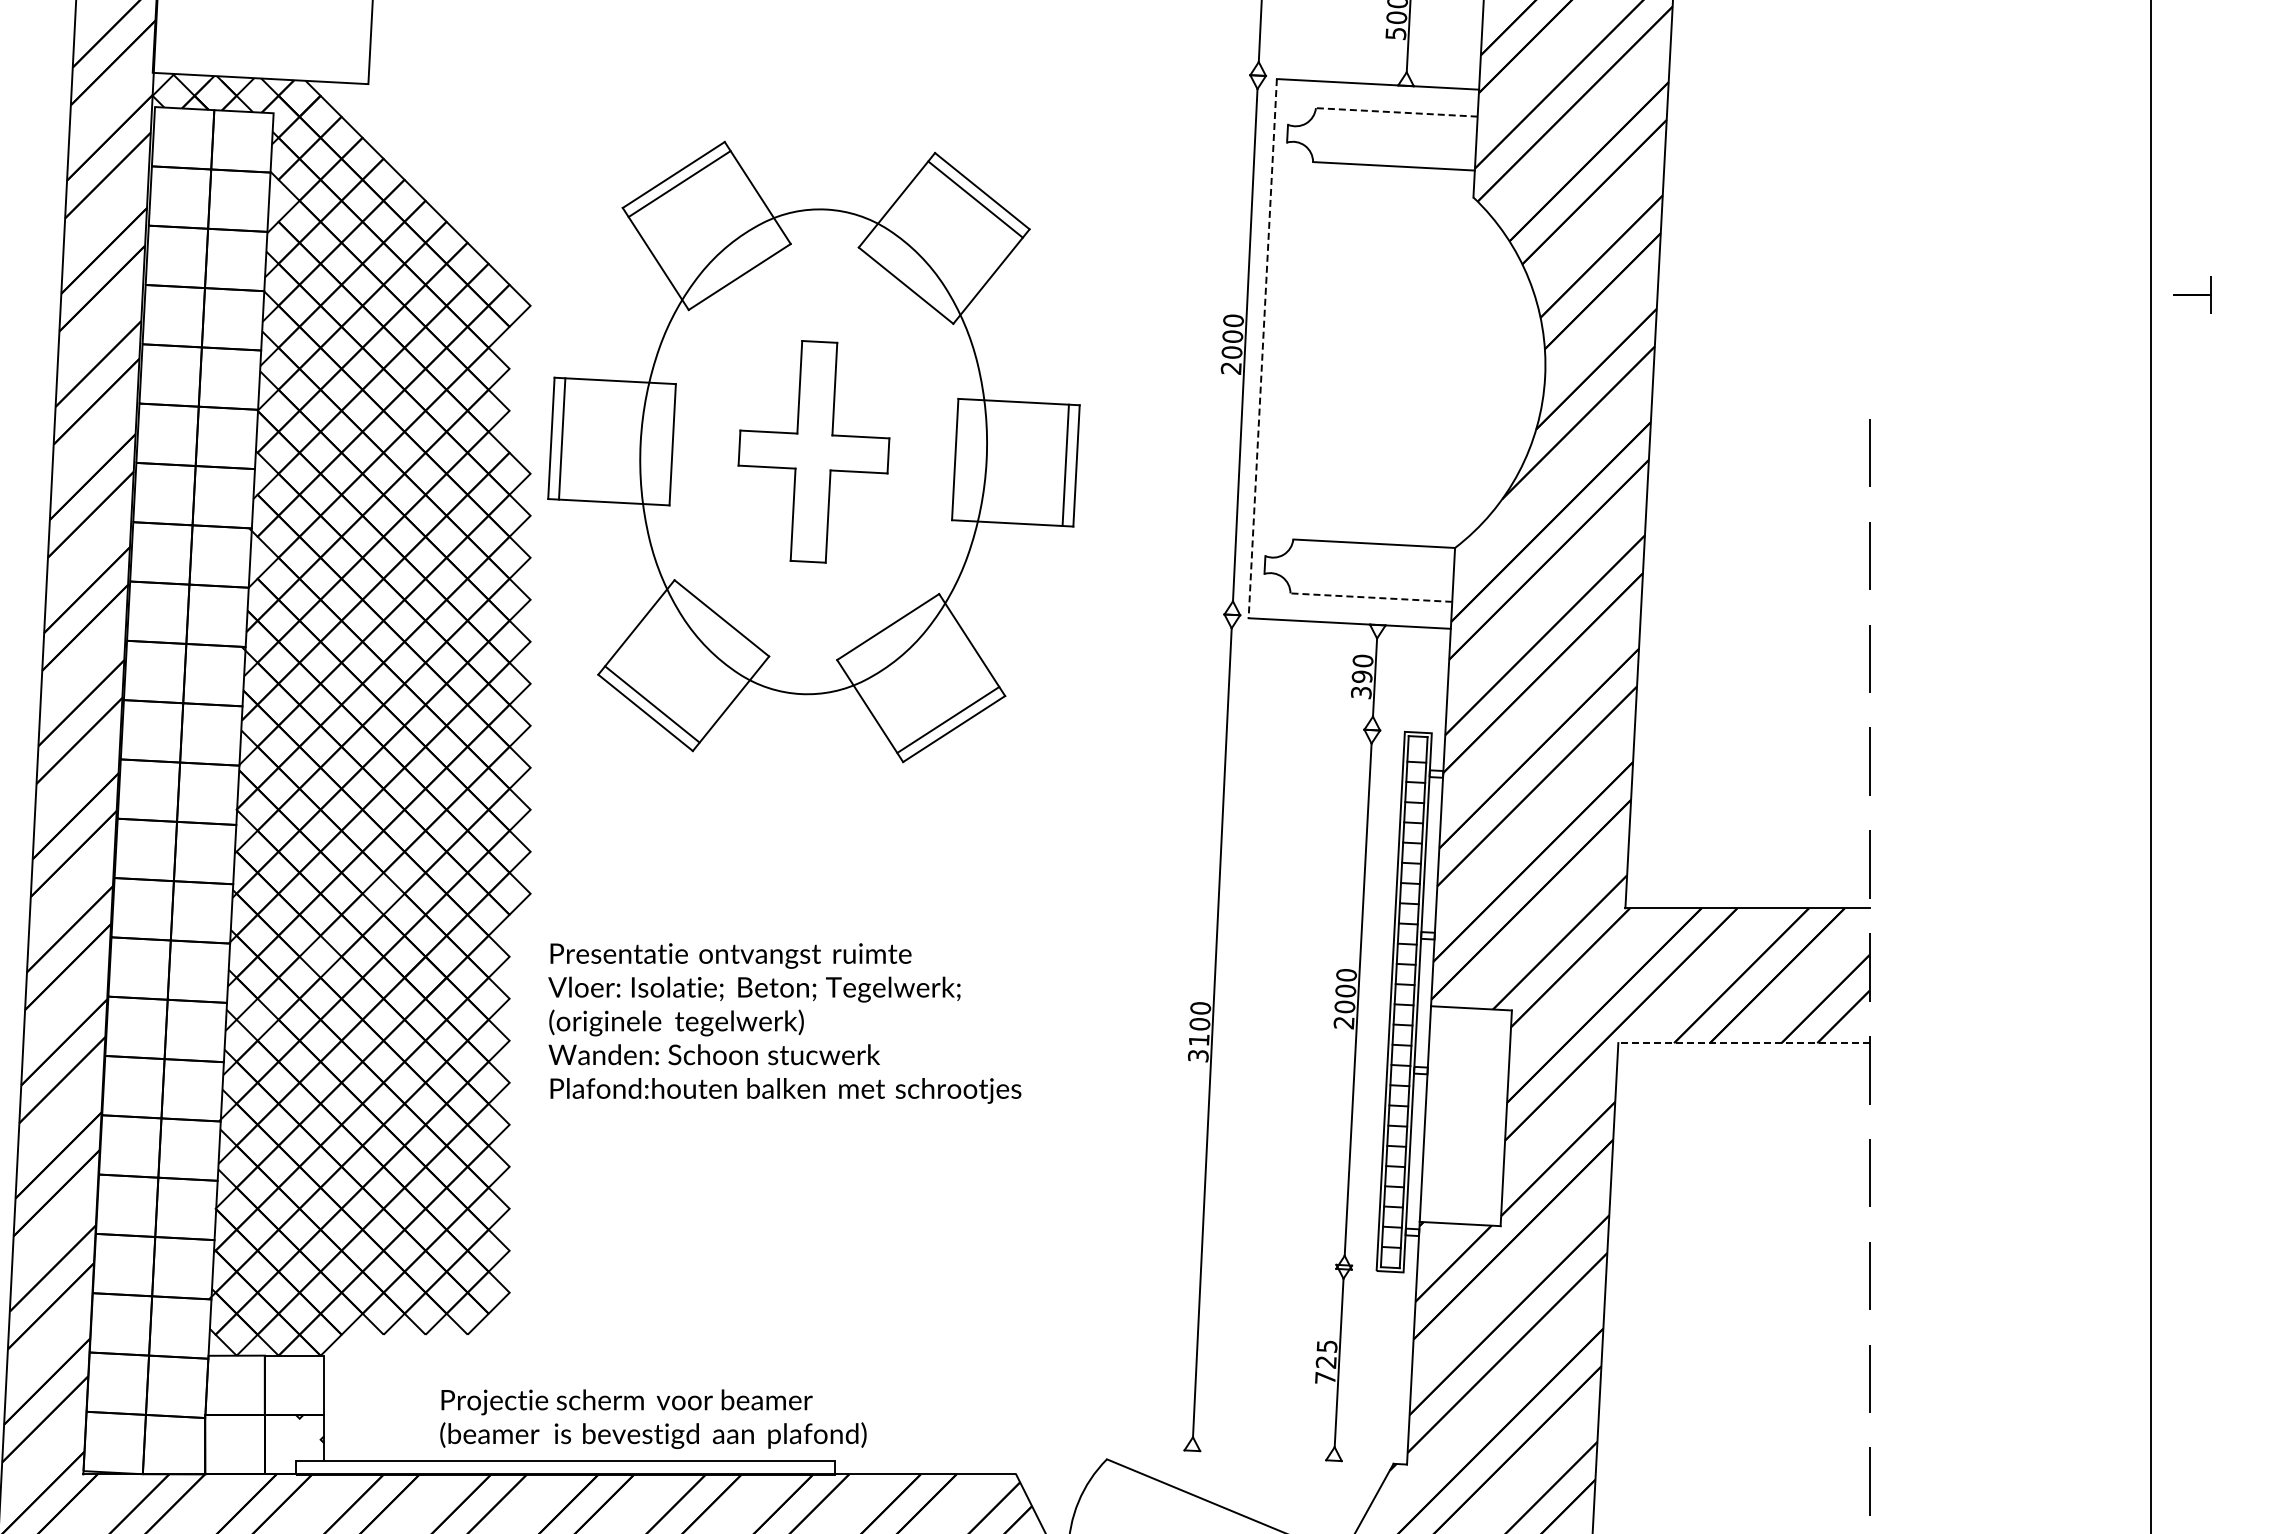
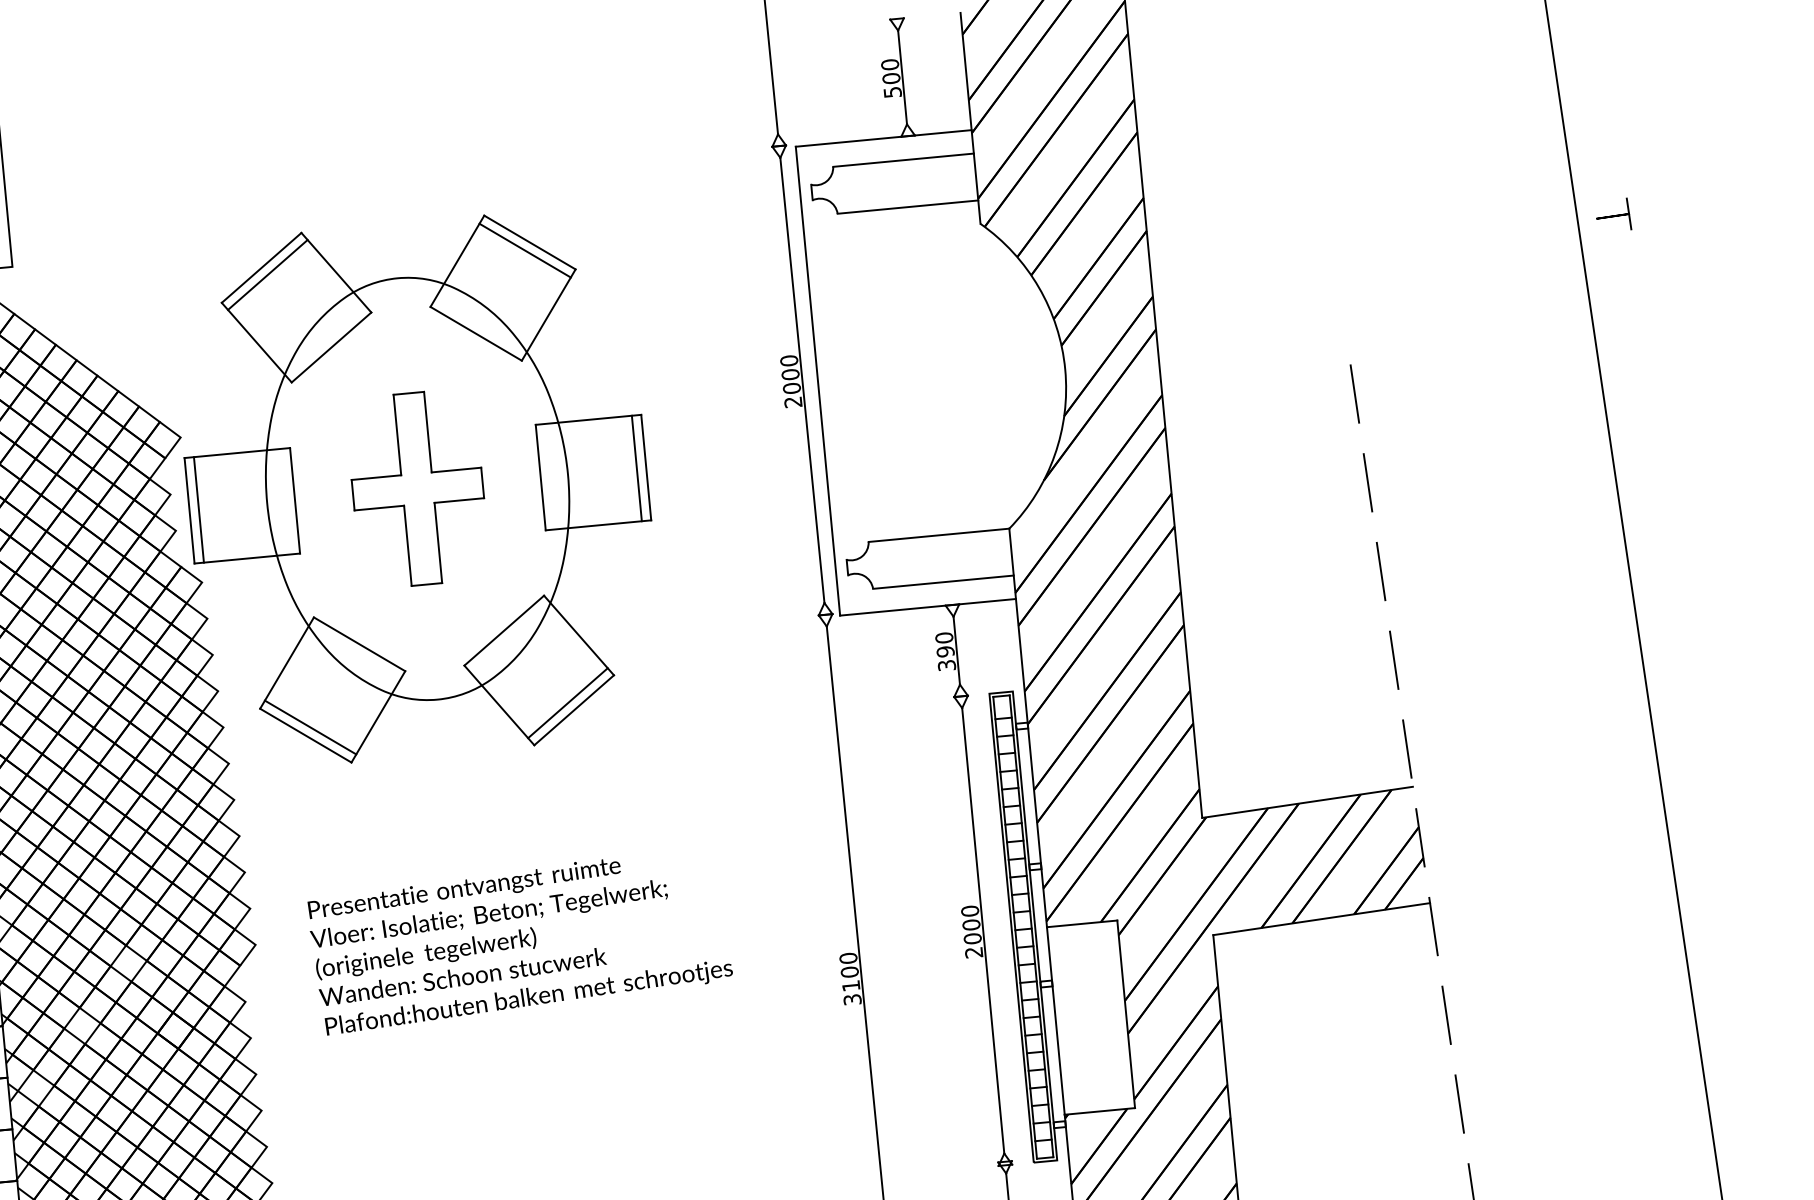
line: (1396, 112) -> (903, 160), dashed -> solid
line: (1262, 348) -> (817, 381), dashed -> solid
part: (813, 452) -> (417, 489), moved
line: (1371, 597) -> (943, 582), dashed -> solid
text: (784, 1023) -> (519, 940), moved
line: (1743, 1043) -> (1321, 919), dashed -> solid

